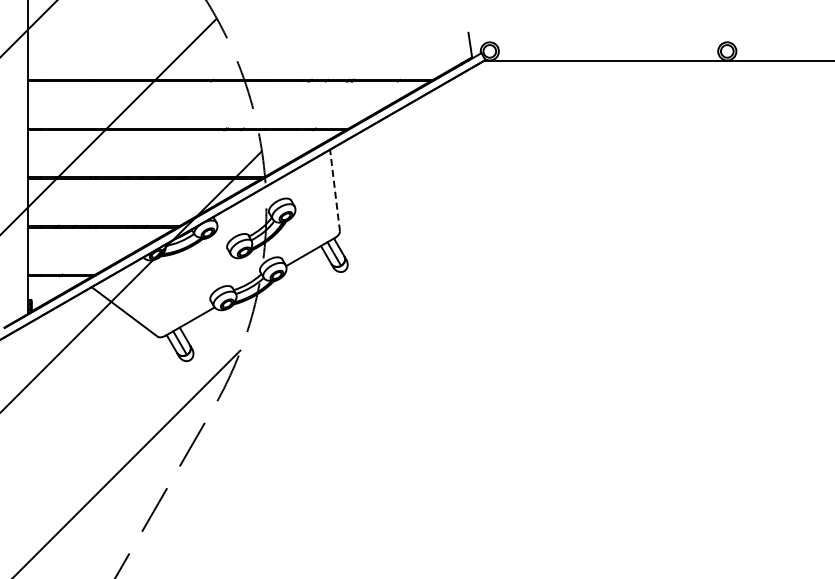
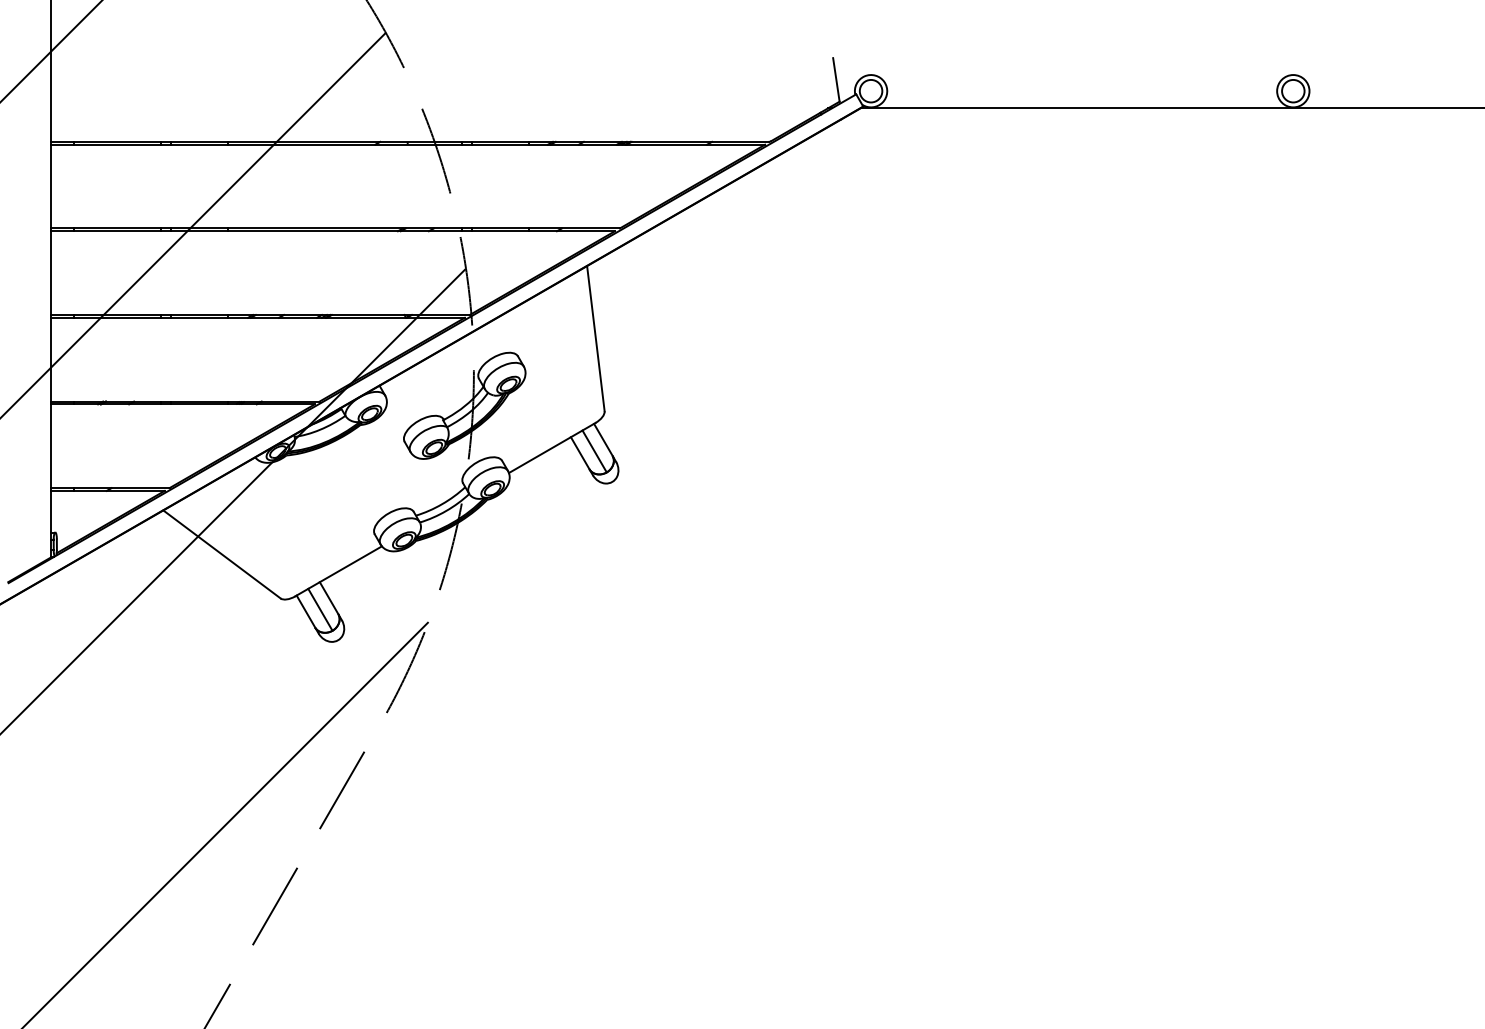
line: (334, 190) -> (594, 338), dashed -> solid

